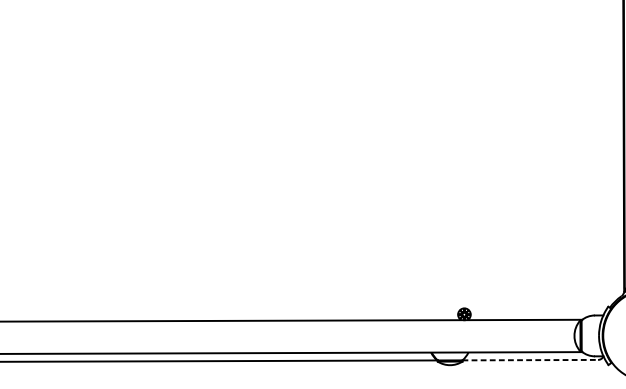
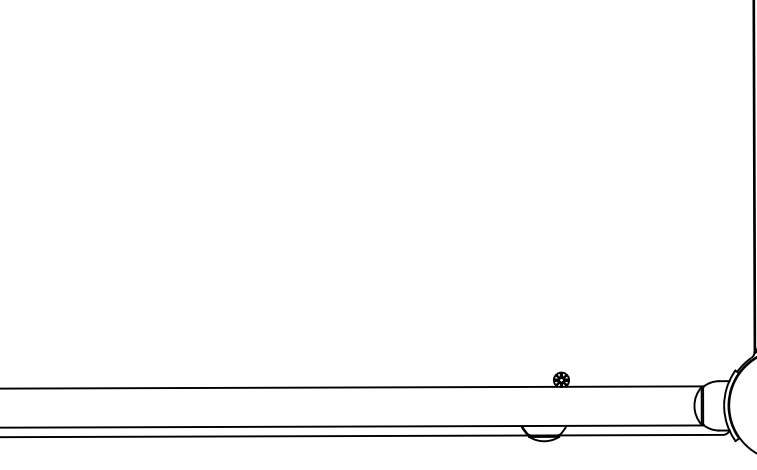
line: (530, 360) -> (641, 435), dashed -> solid

